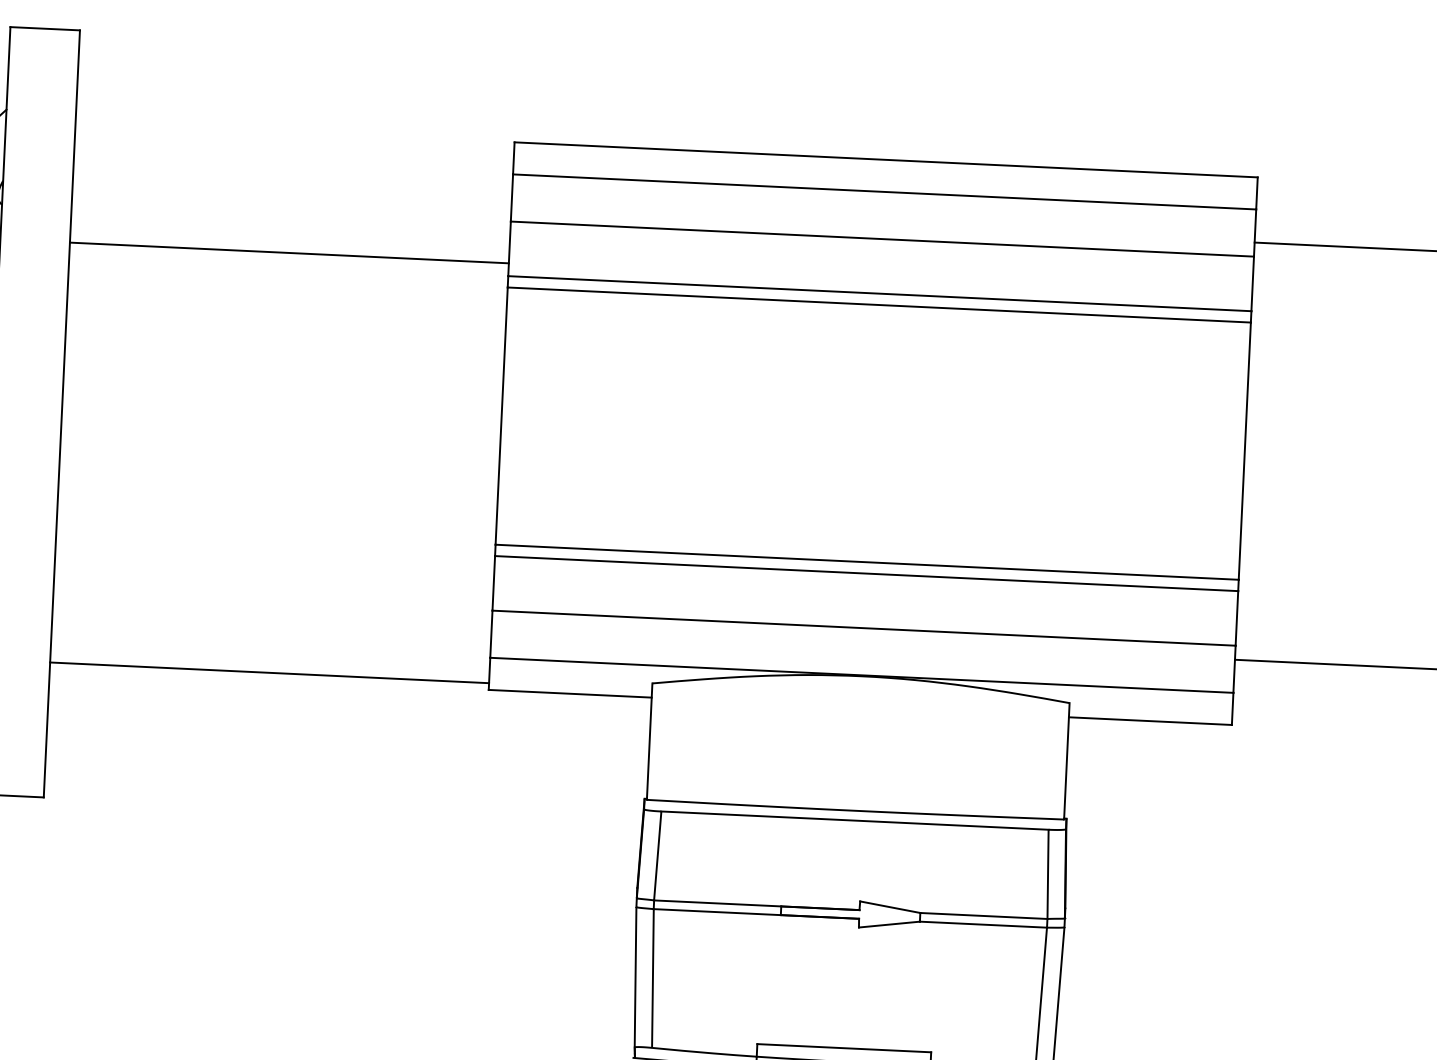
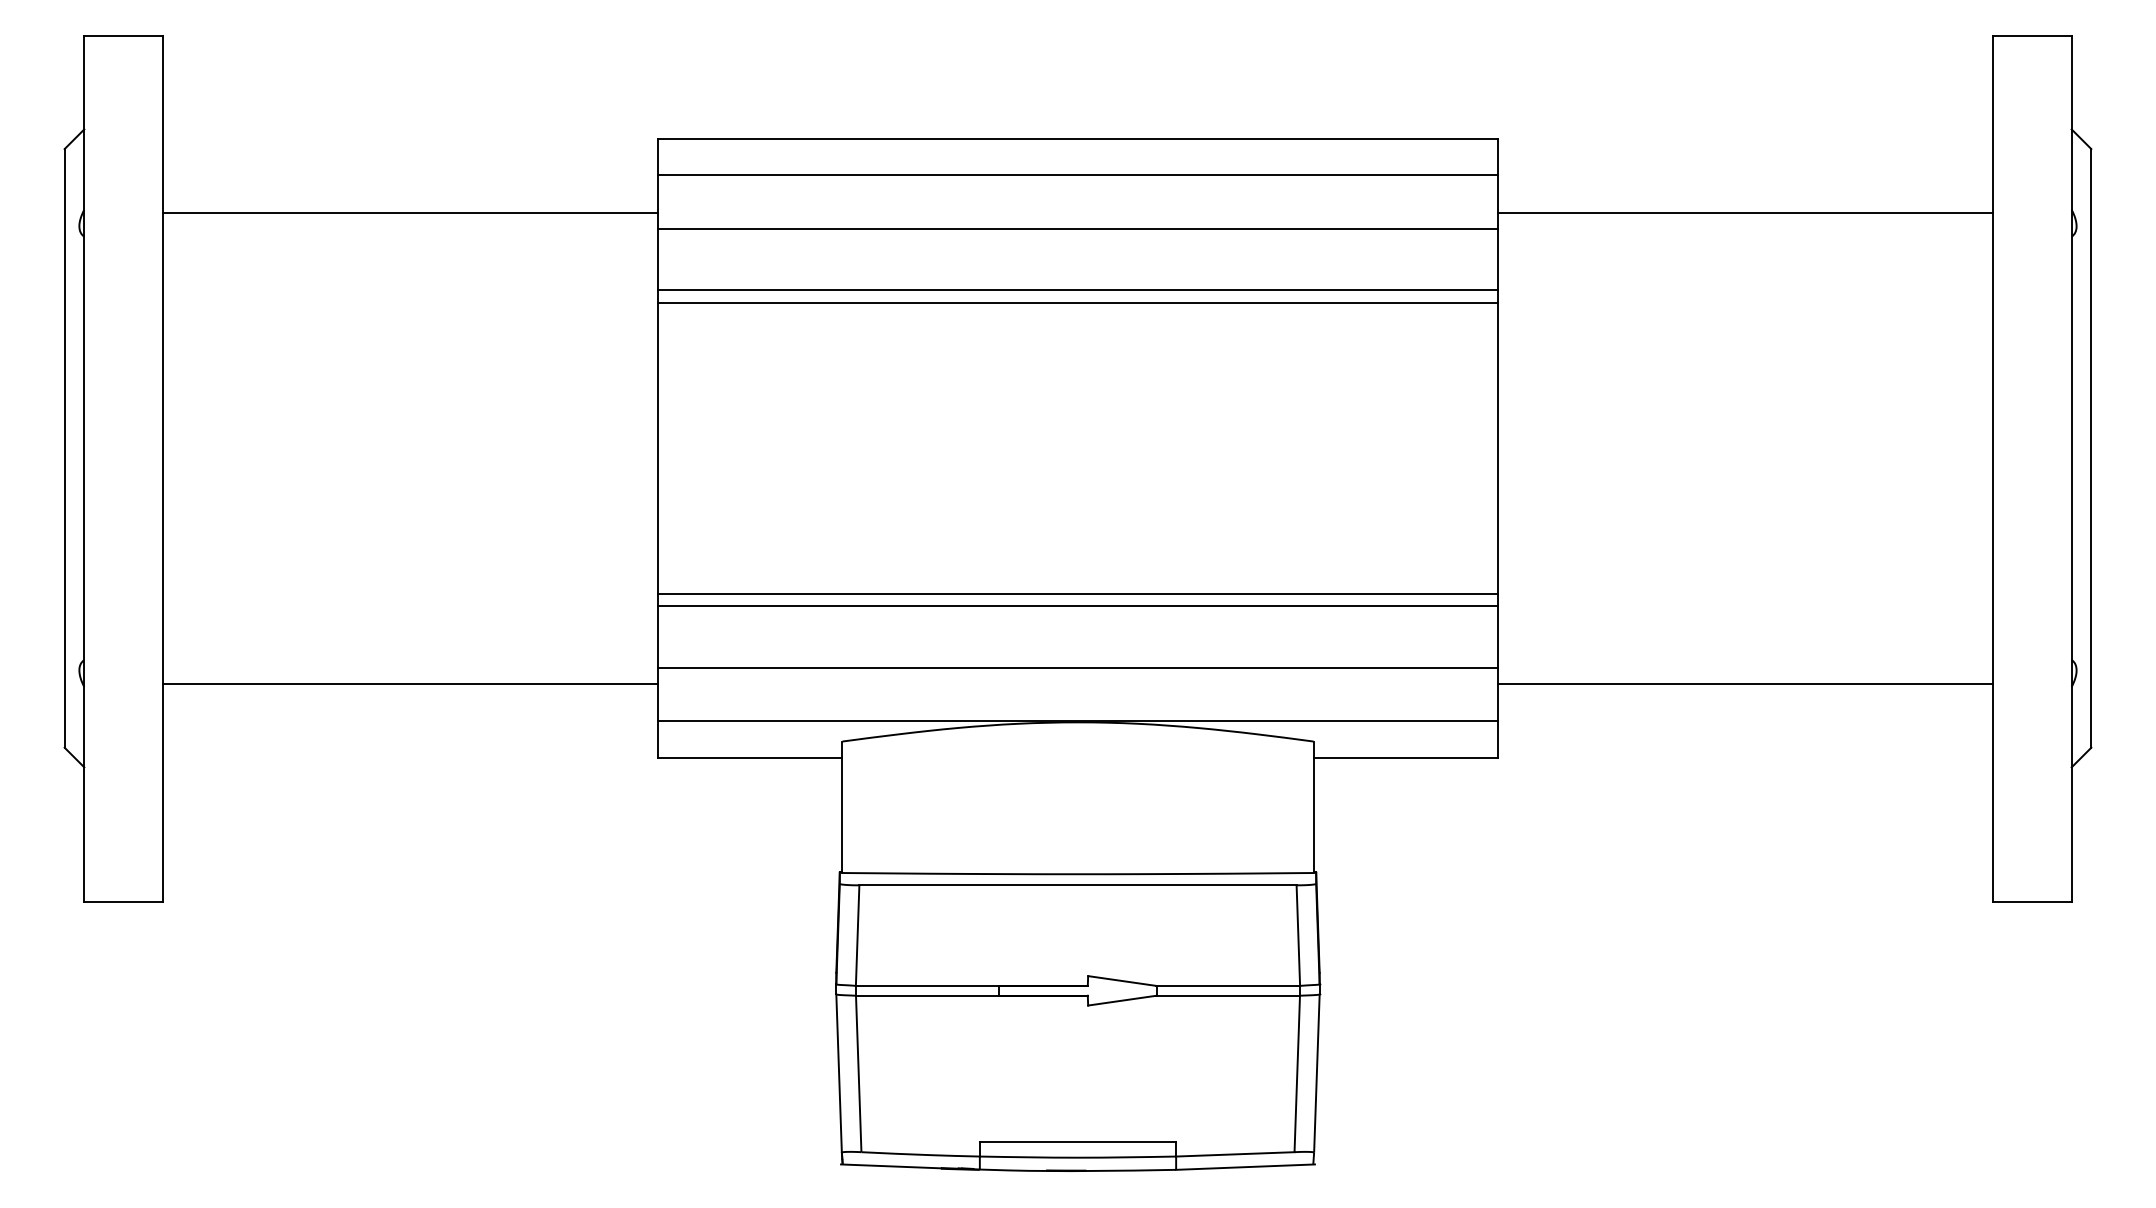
line: (289, 252) -> (410, 212), moved
line: (269, 672) -> (410, 683), moved

